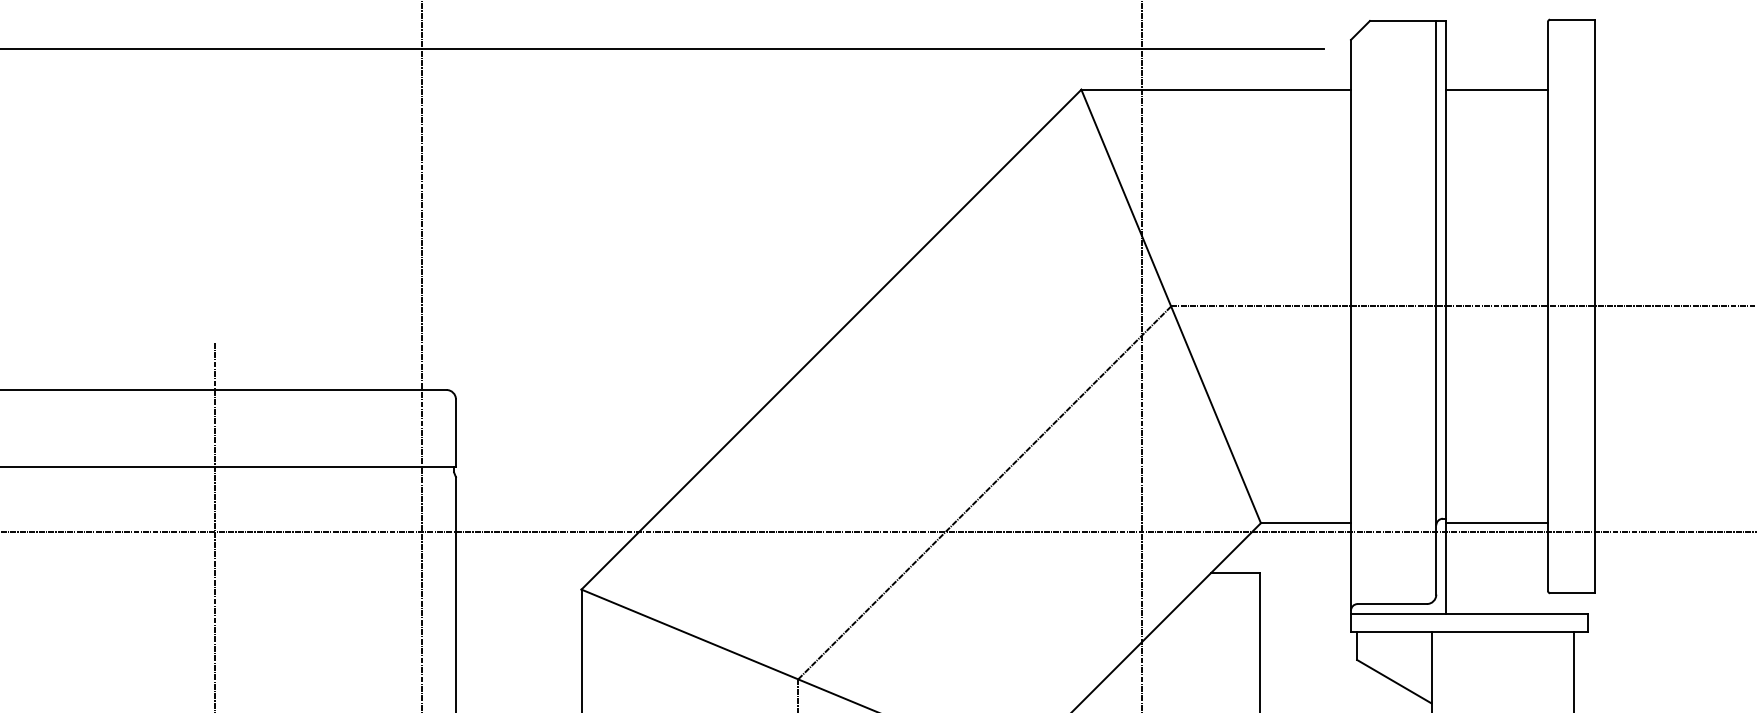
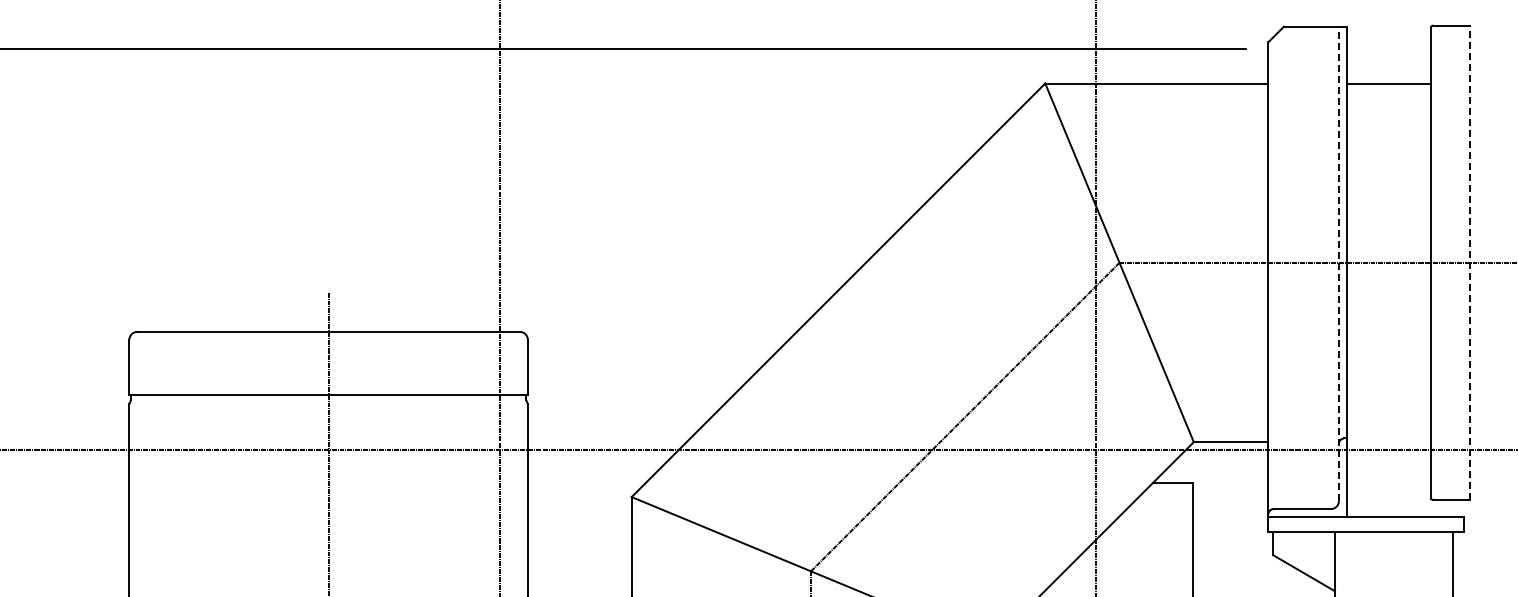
line: (1595, 306) -> (1470, 262), solid -> dashed
line: (1435, 307) -> (1338, 263), solid -> dashed
line: (1496, 523) -> (1388, 442), removed

